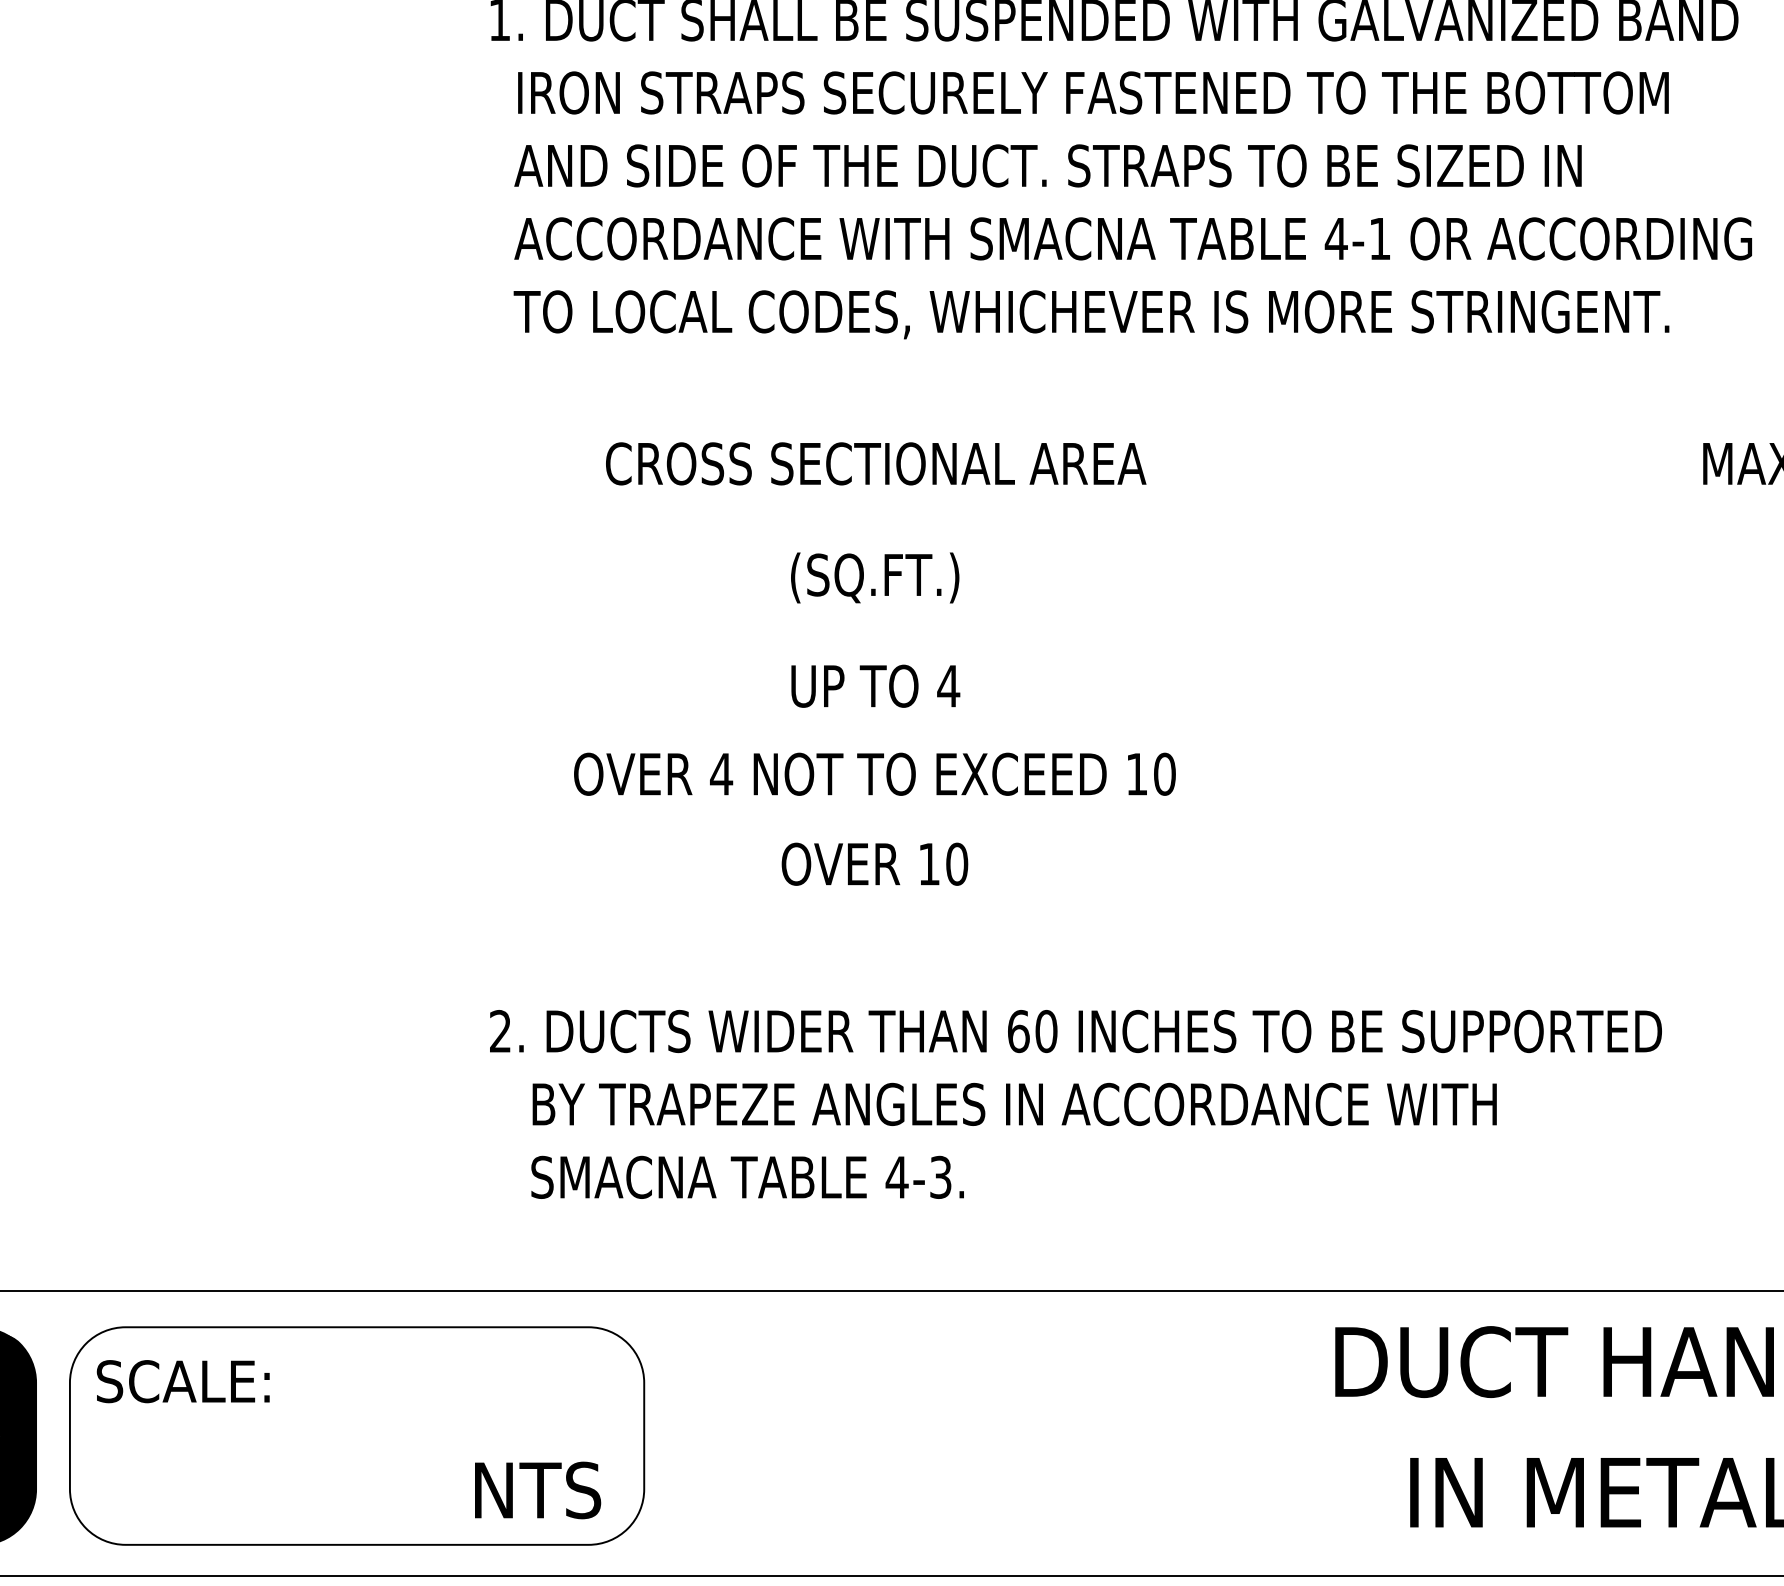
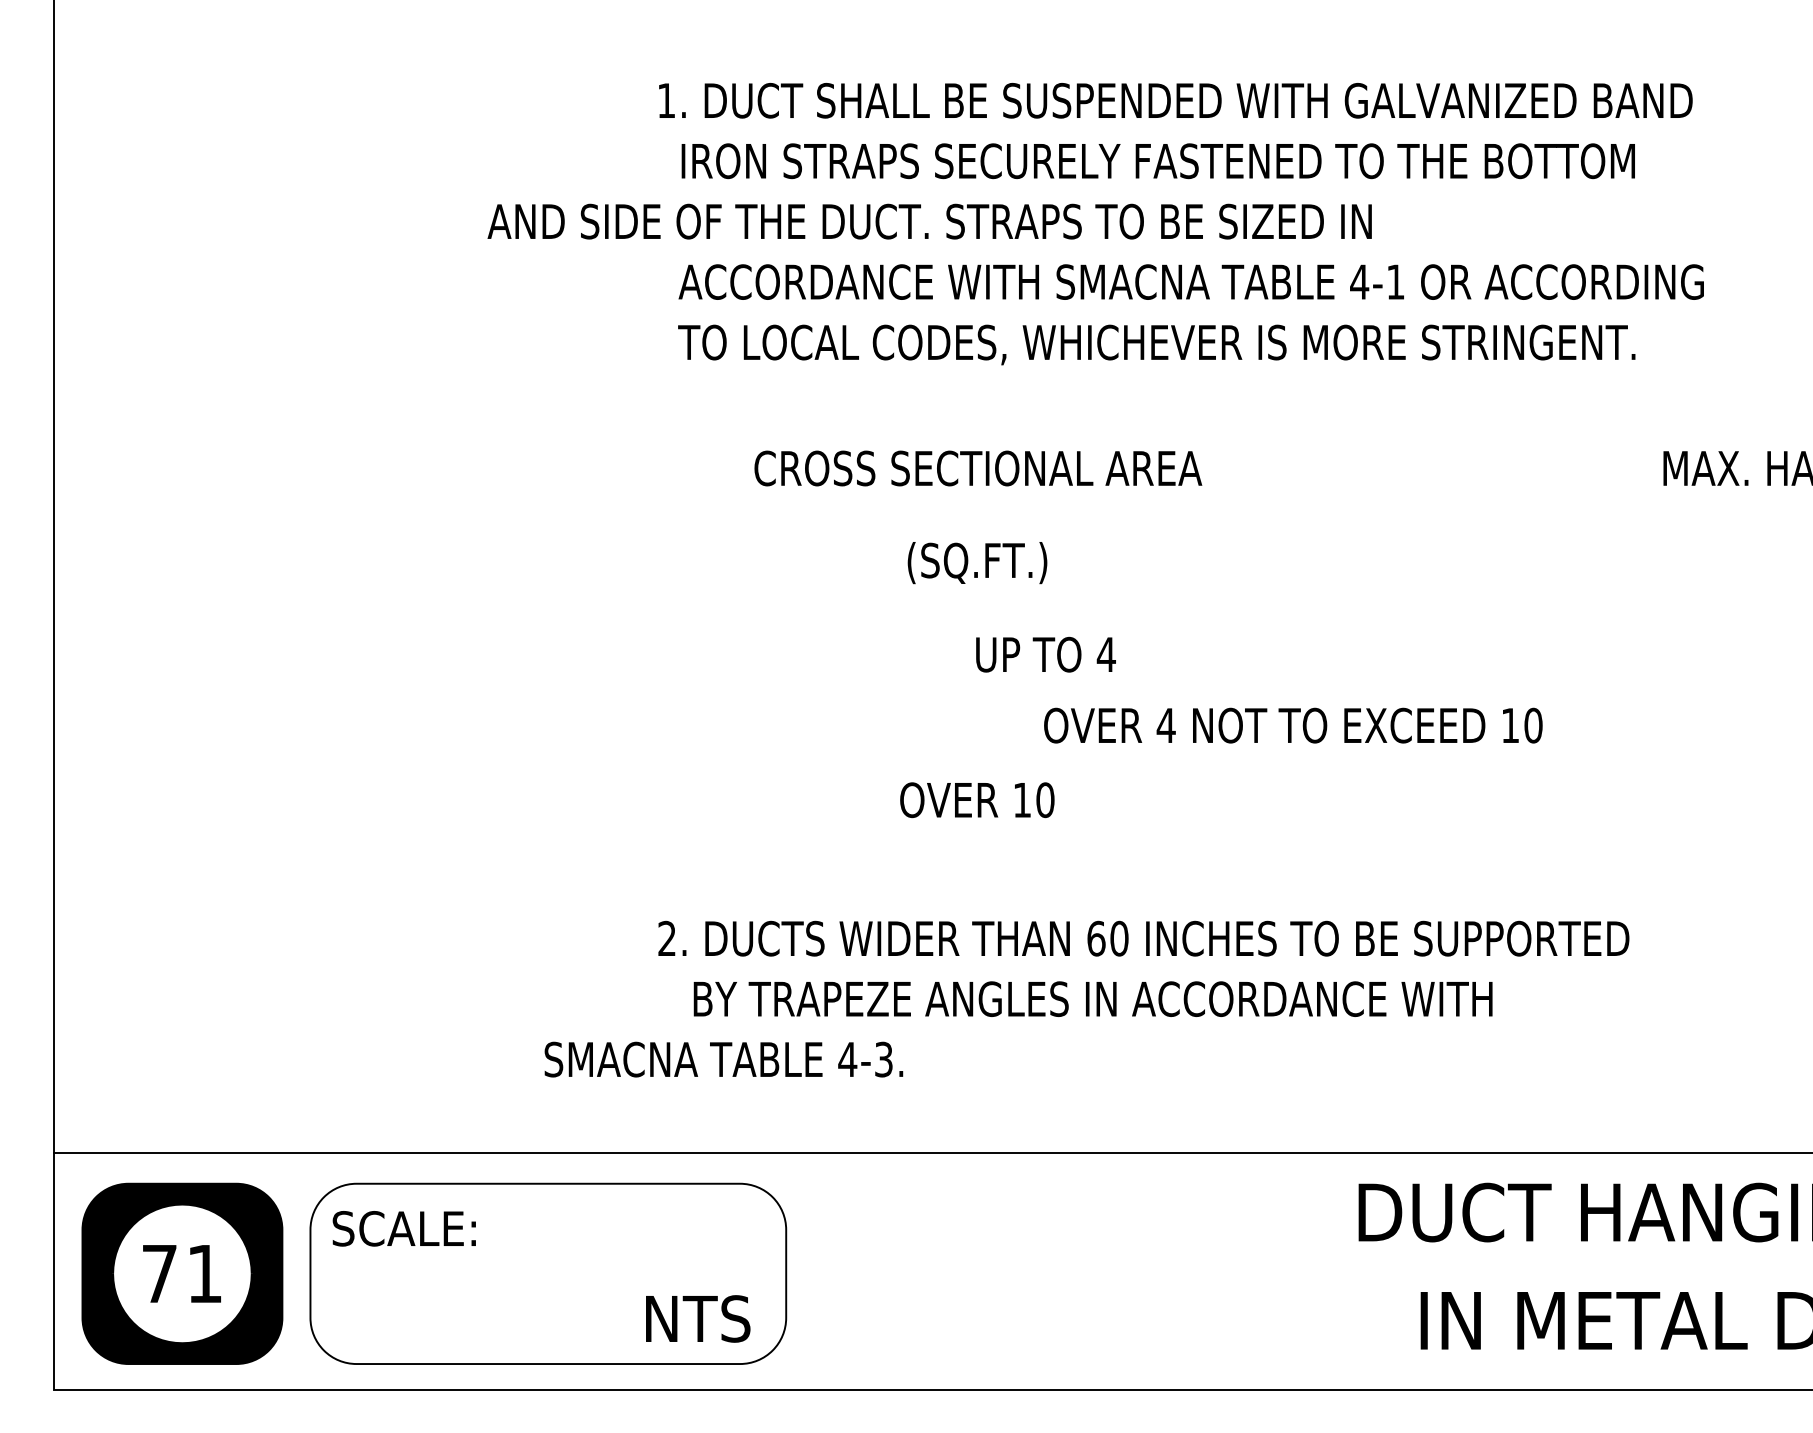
text: (1047, 165) -> (929, 221), moved
text: (875, 685) -> (1045, 654), moved
text: (875, 774) -> (1293, 725), moved
text: (747, 1177) -> (723, 1059), moved

